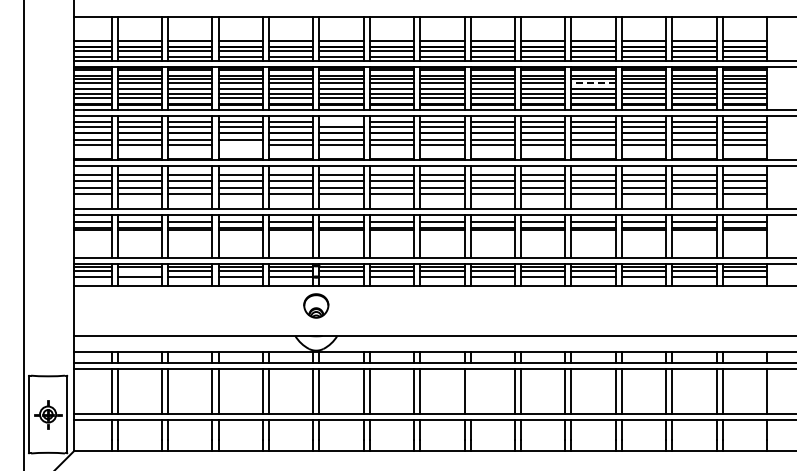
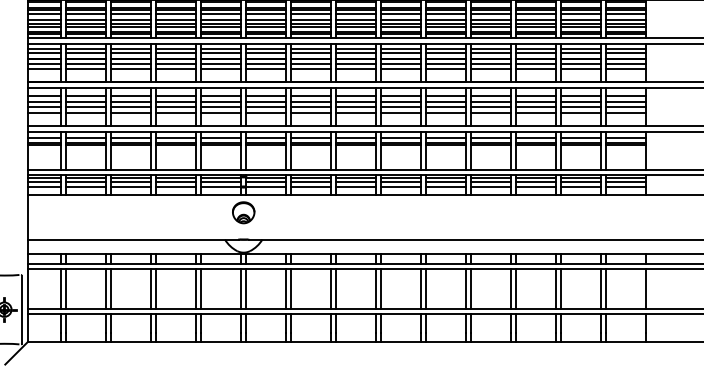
line: (593, 83) -> (490, 14), dashed -> solid
line: (341, 122) -> (266, 49), added
line: (240, 145) -> (176, 69), added
line: (139, 271) -> (85, 182), added
line: (470, 391) -> (381, 289), added

